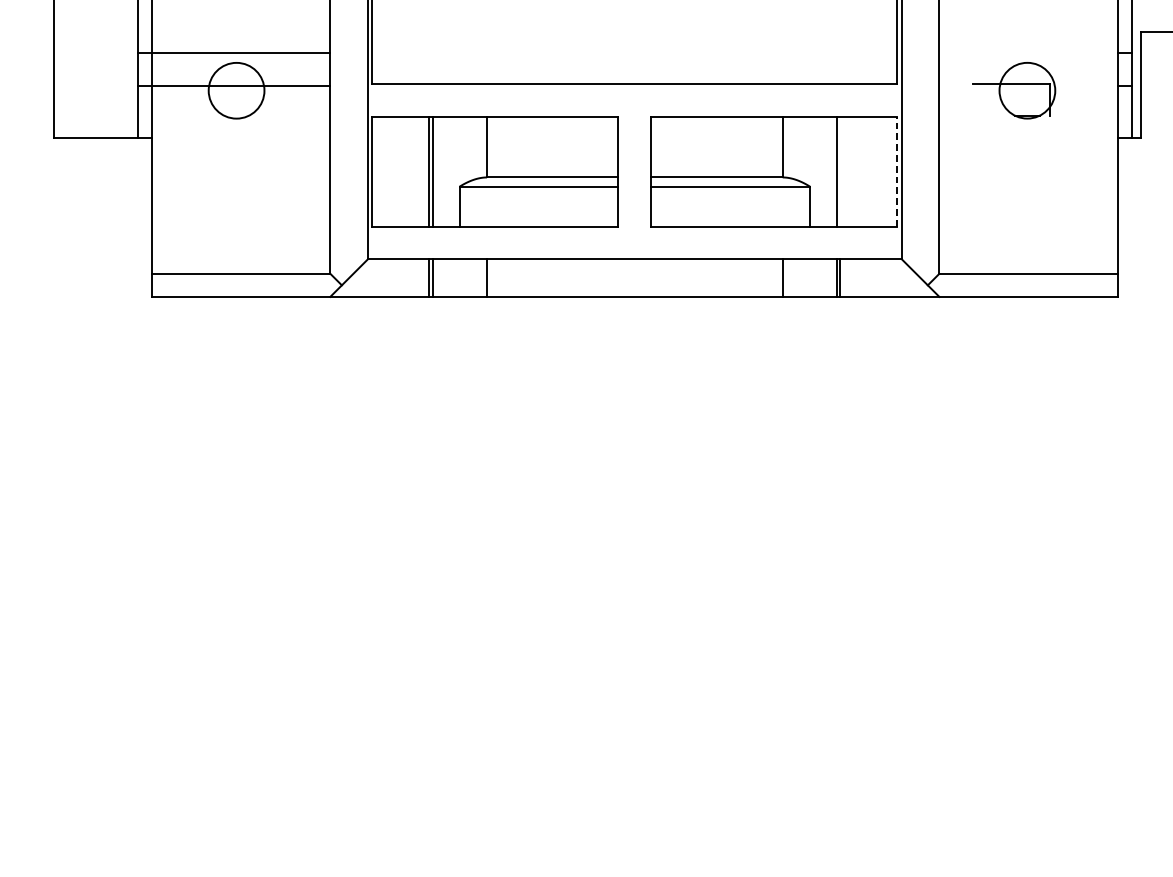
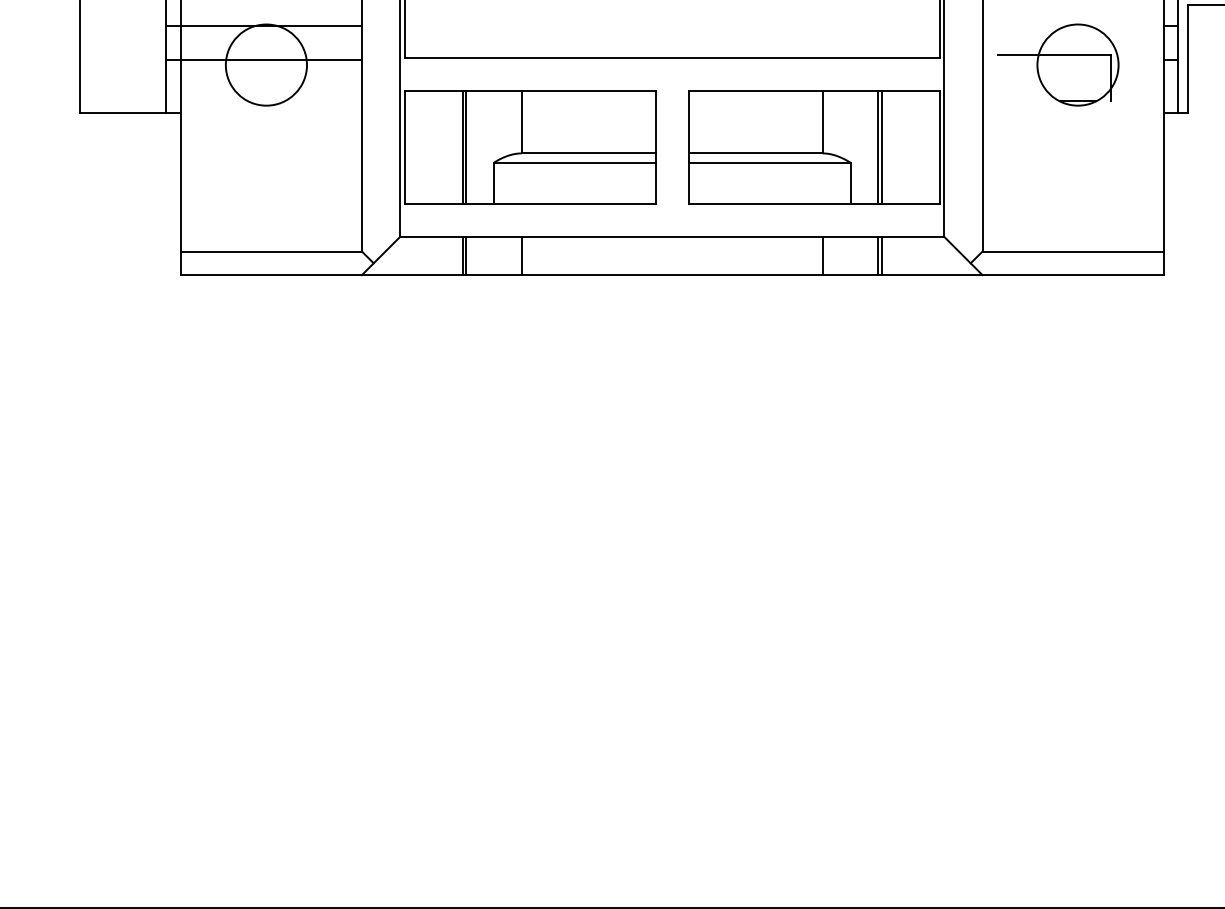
circle: (236, 90) -> (266, 64), size x1.43
part: (1014, 90) -> (1058, 64), size x1.43
line: (897, 170) -> (939, 146), dashed -> solid
line: (840, 171) -> (881, 147), added

